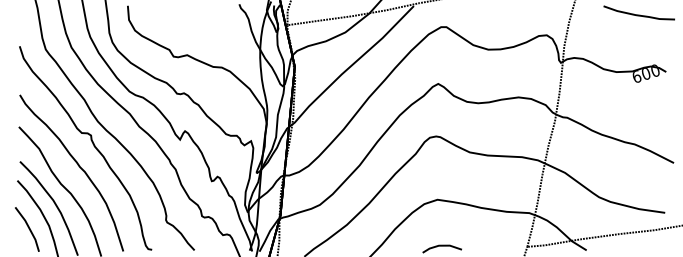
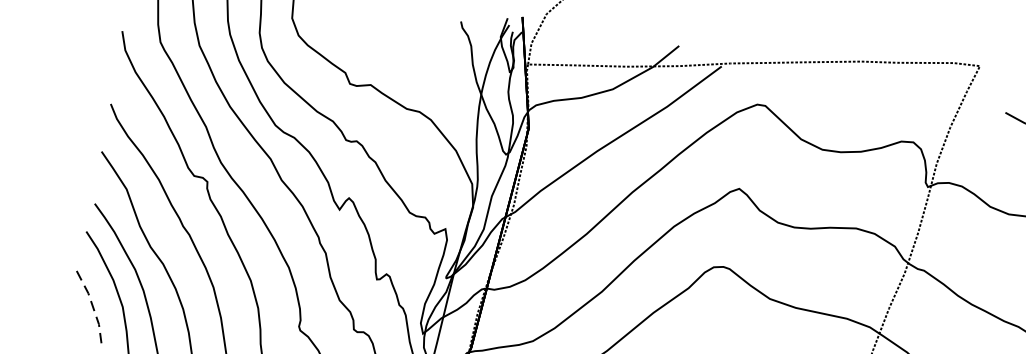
line: (29, 228) -> (92, 306), solid -> dashed

